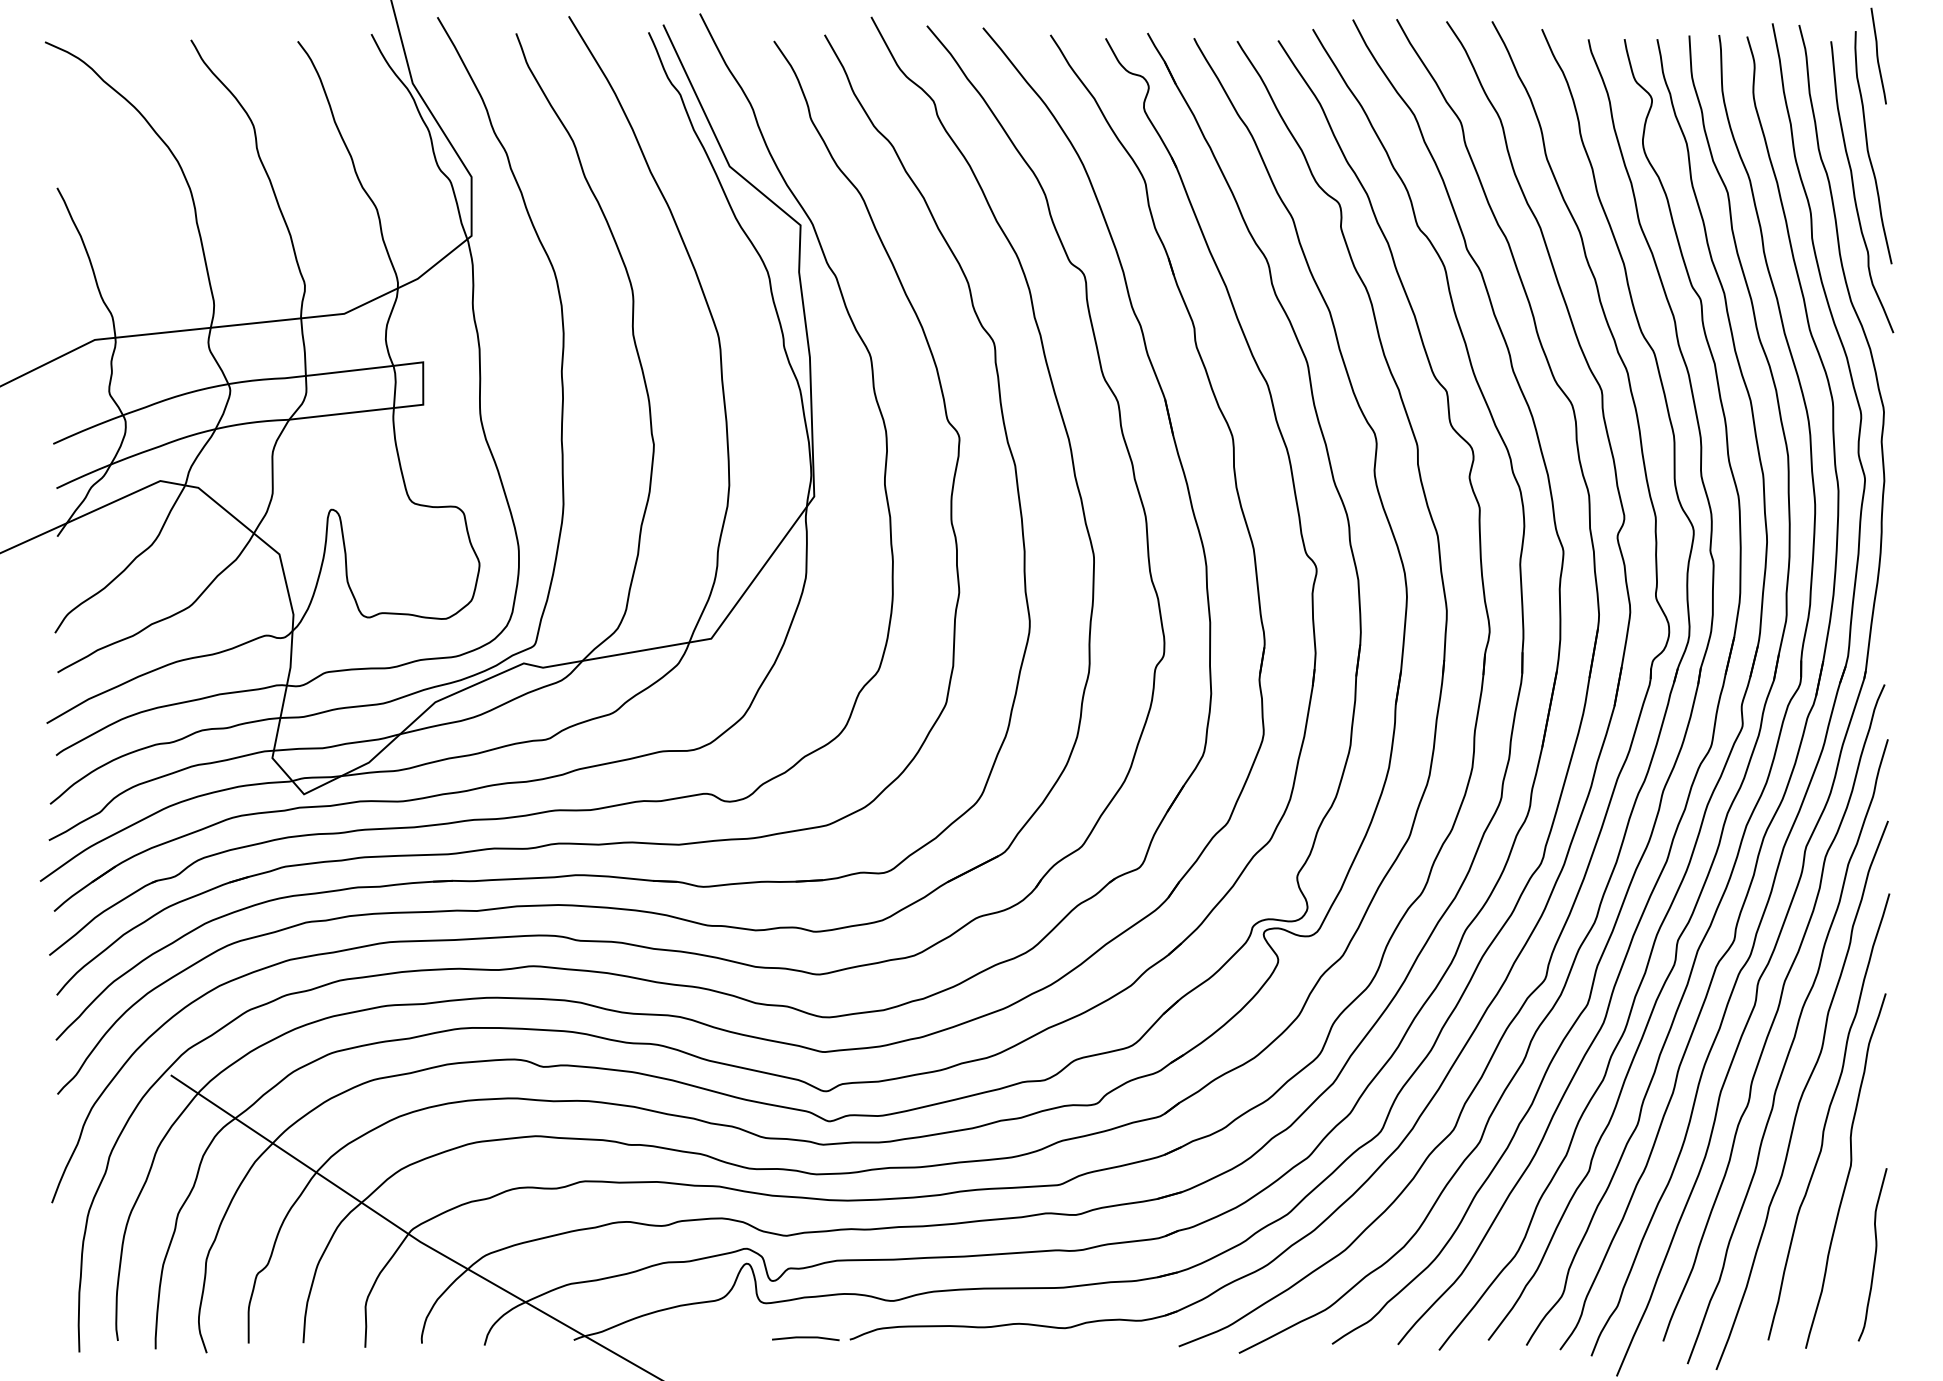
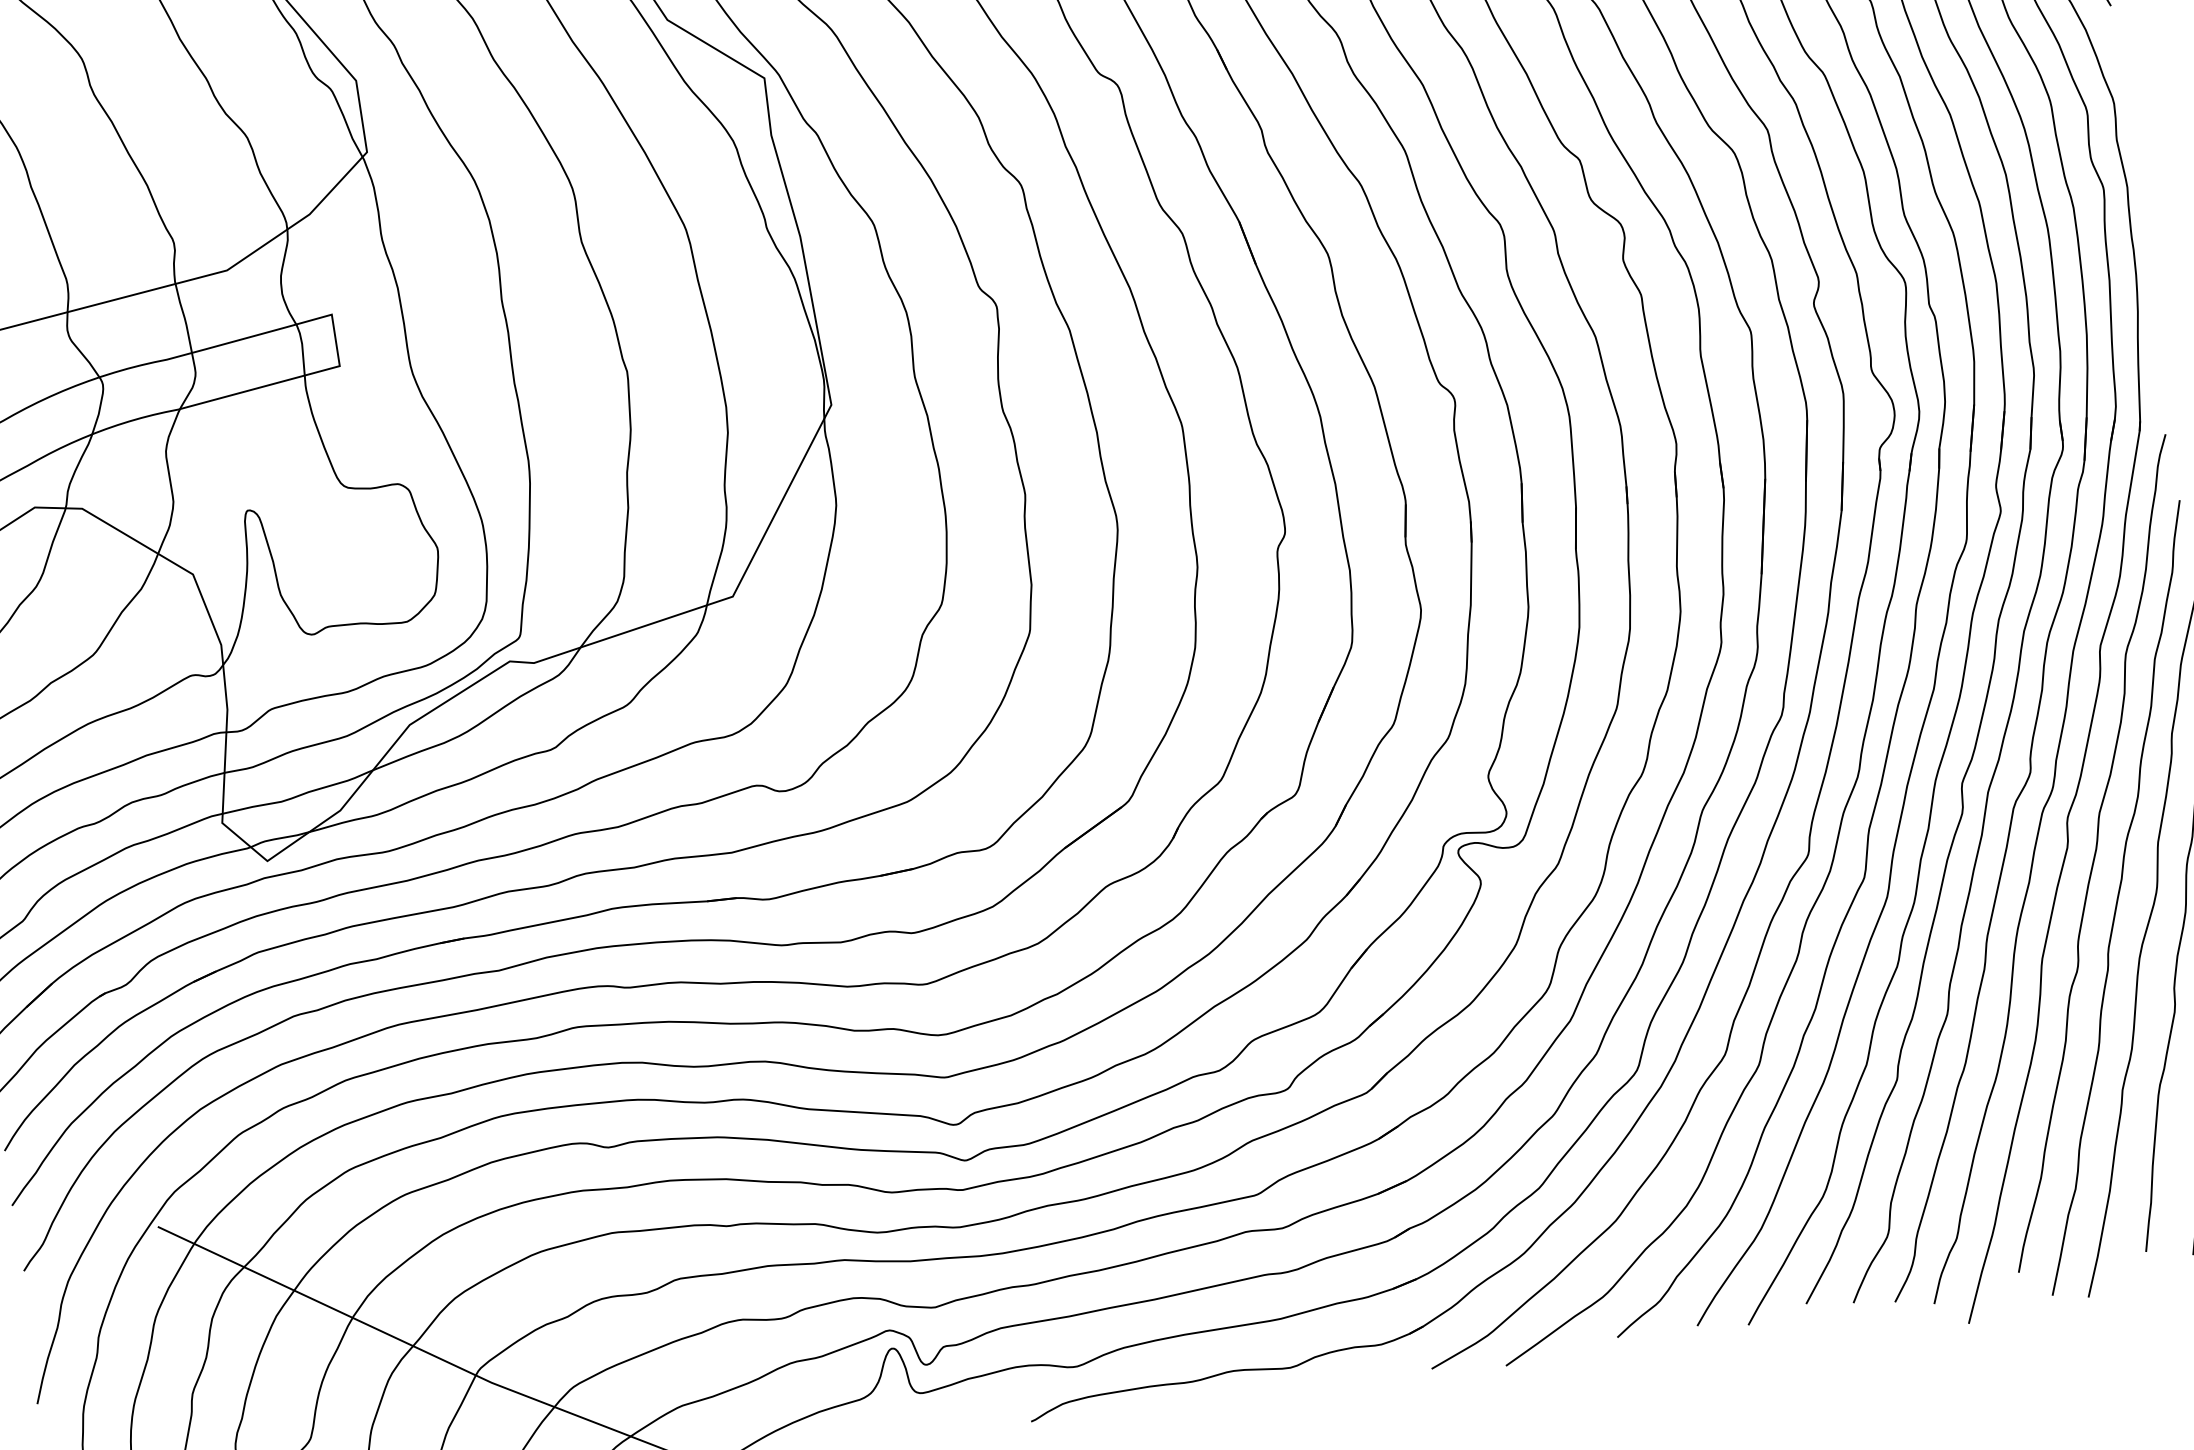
line: (805, 1338) -> (977, 1428), removed

